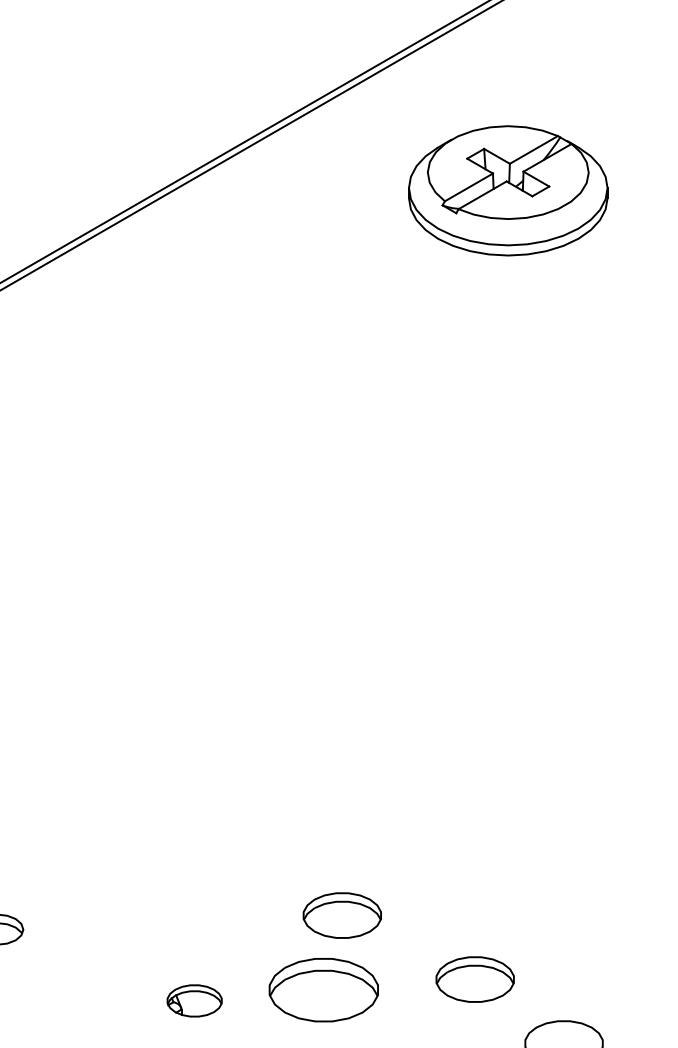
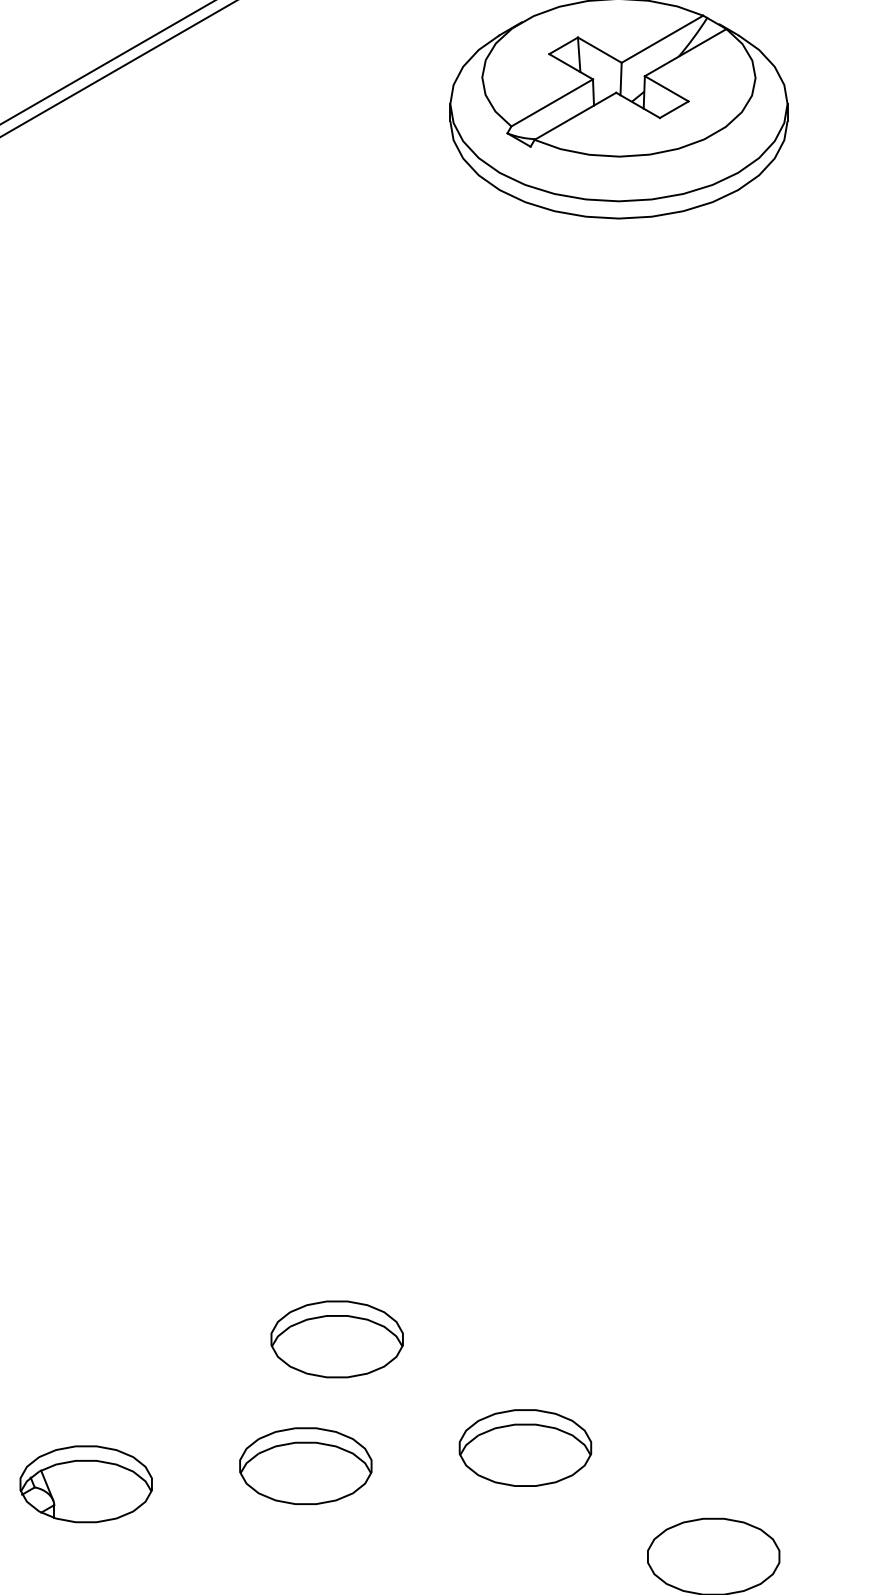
part: (474, 979) -> (524, 1447), moved
part: (323, 990) -> (305, 1466), size x0.71
part: (194, 1000) -> (86, 1483), size x1.43

